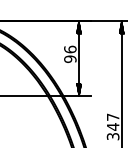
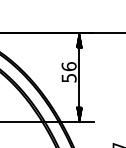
text: (70, 58) -> (69, 77), 96 -> 56

